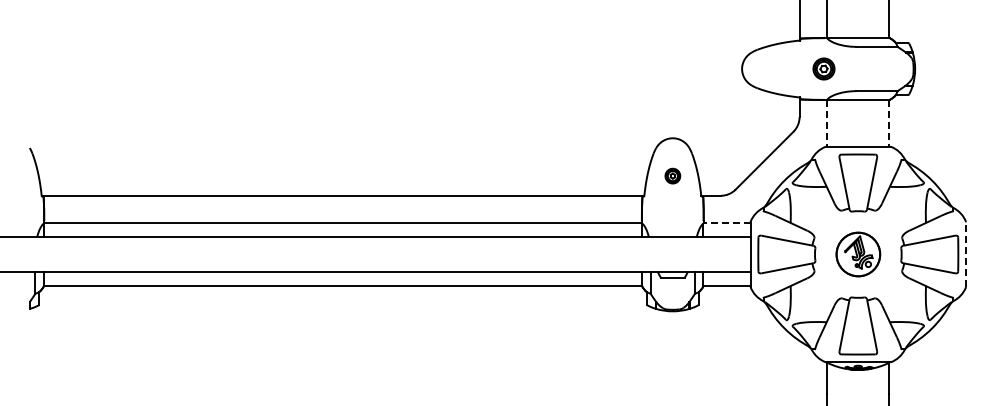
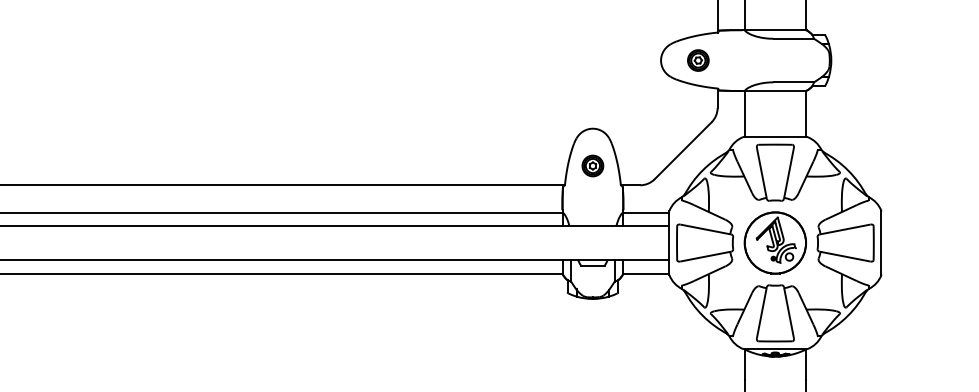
part: (823, 68) -> (697, 60), moved
line: (827, 123) -> (745, 114), dashed -> solid
line: (889, 123) -> (806, 114), dashed -> solid
part: (672, 175) -> (592, 165), size x1.43
line: (726, 223) -> (645, 212), dashed -> solid
part: (858, 254) -> (775, 243), size x1.43
line: (966, 254) -> (881, 243), dashed -> solid

